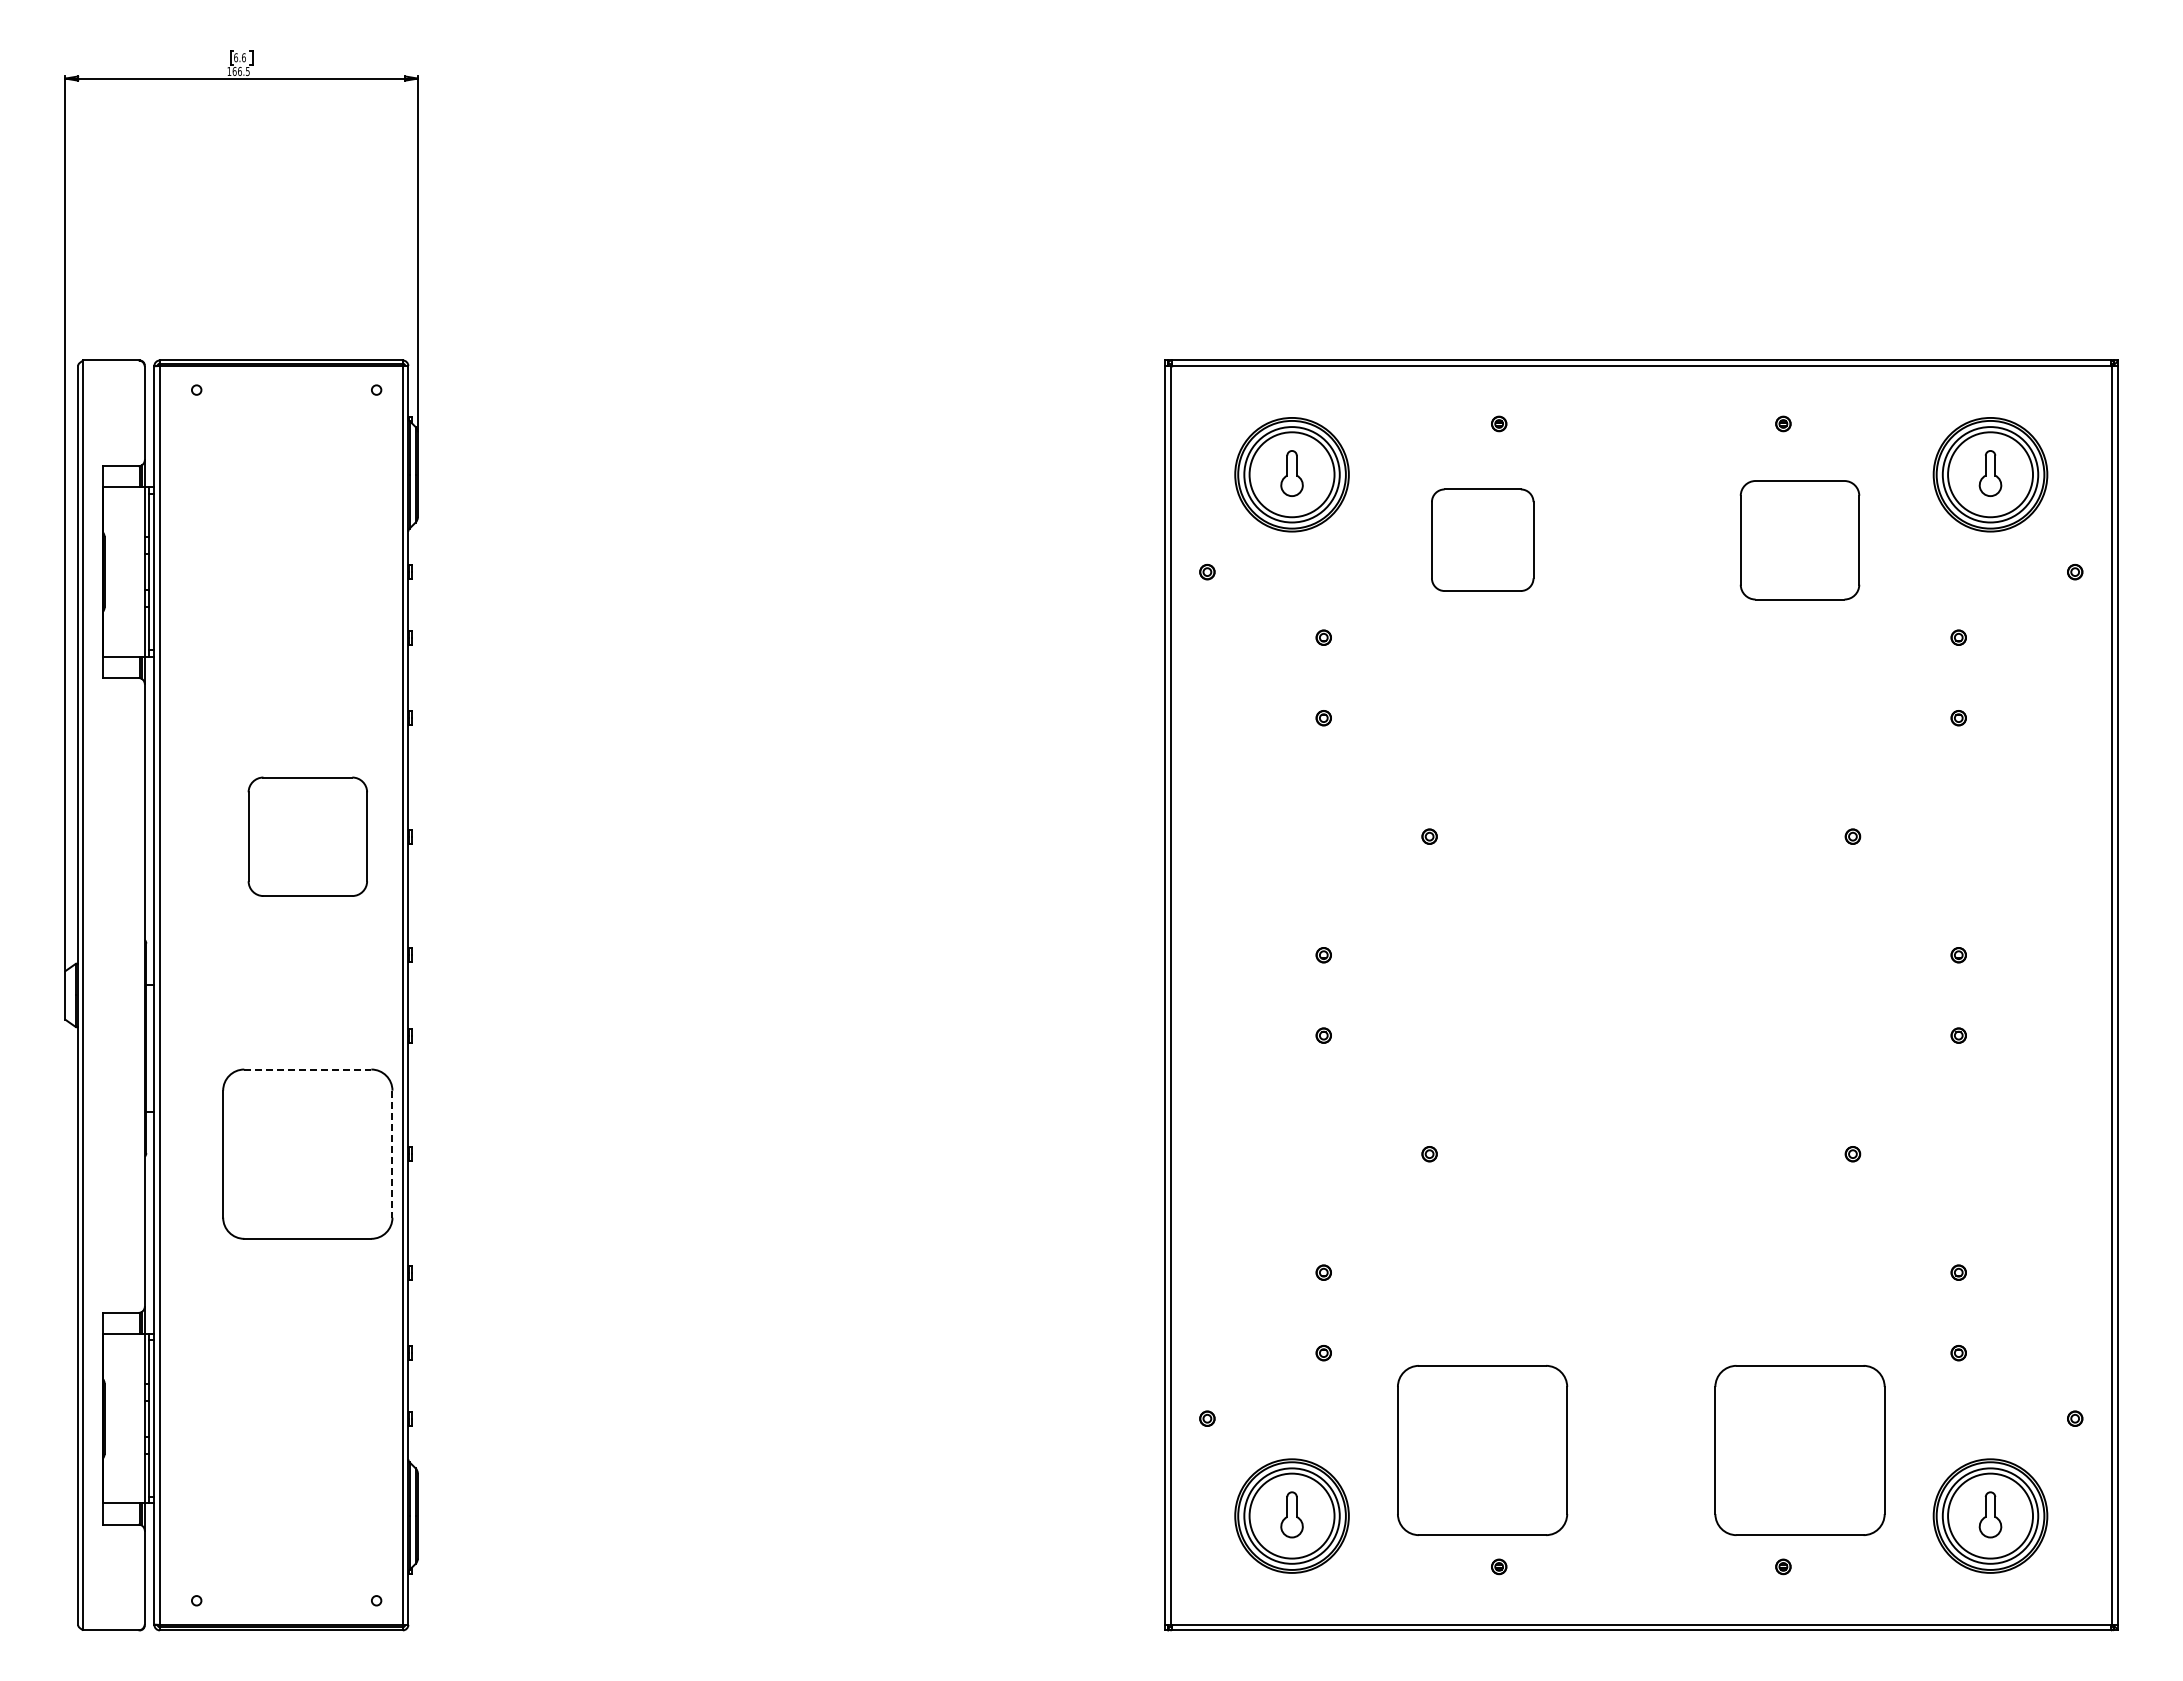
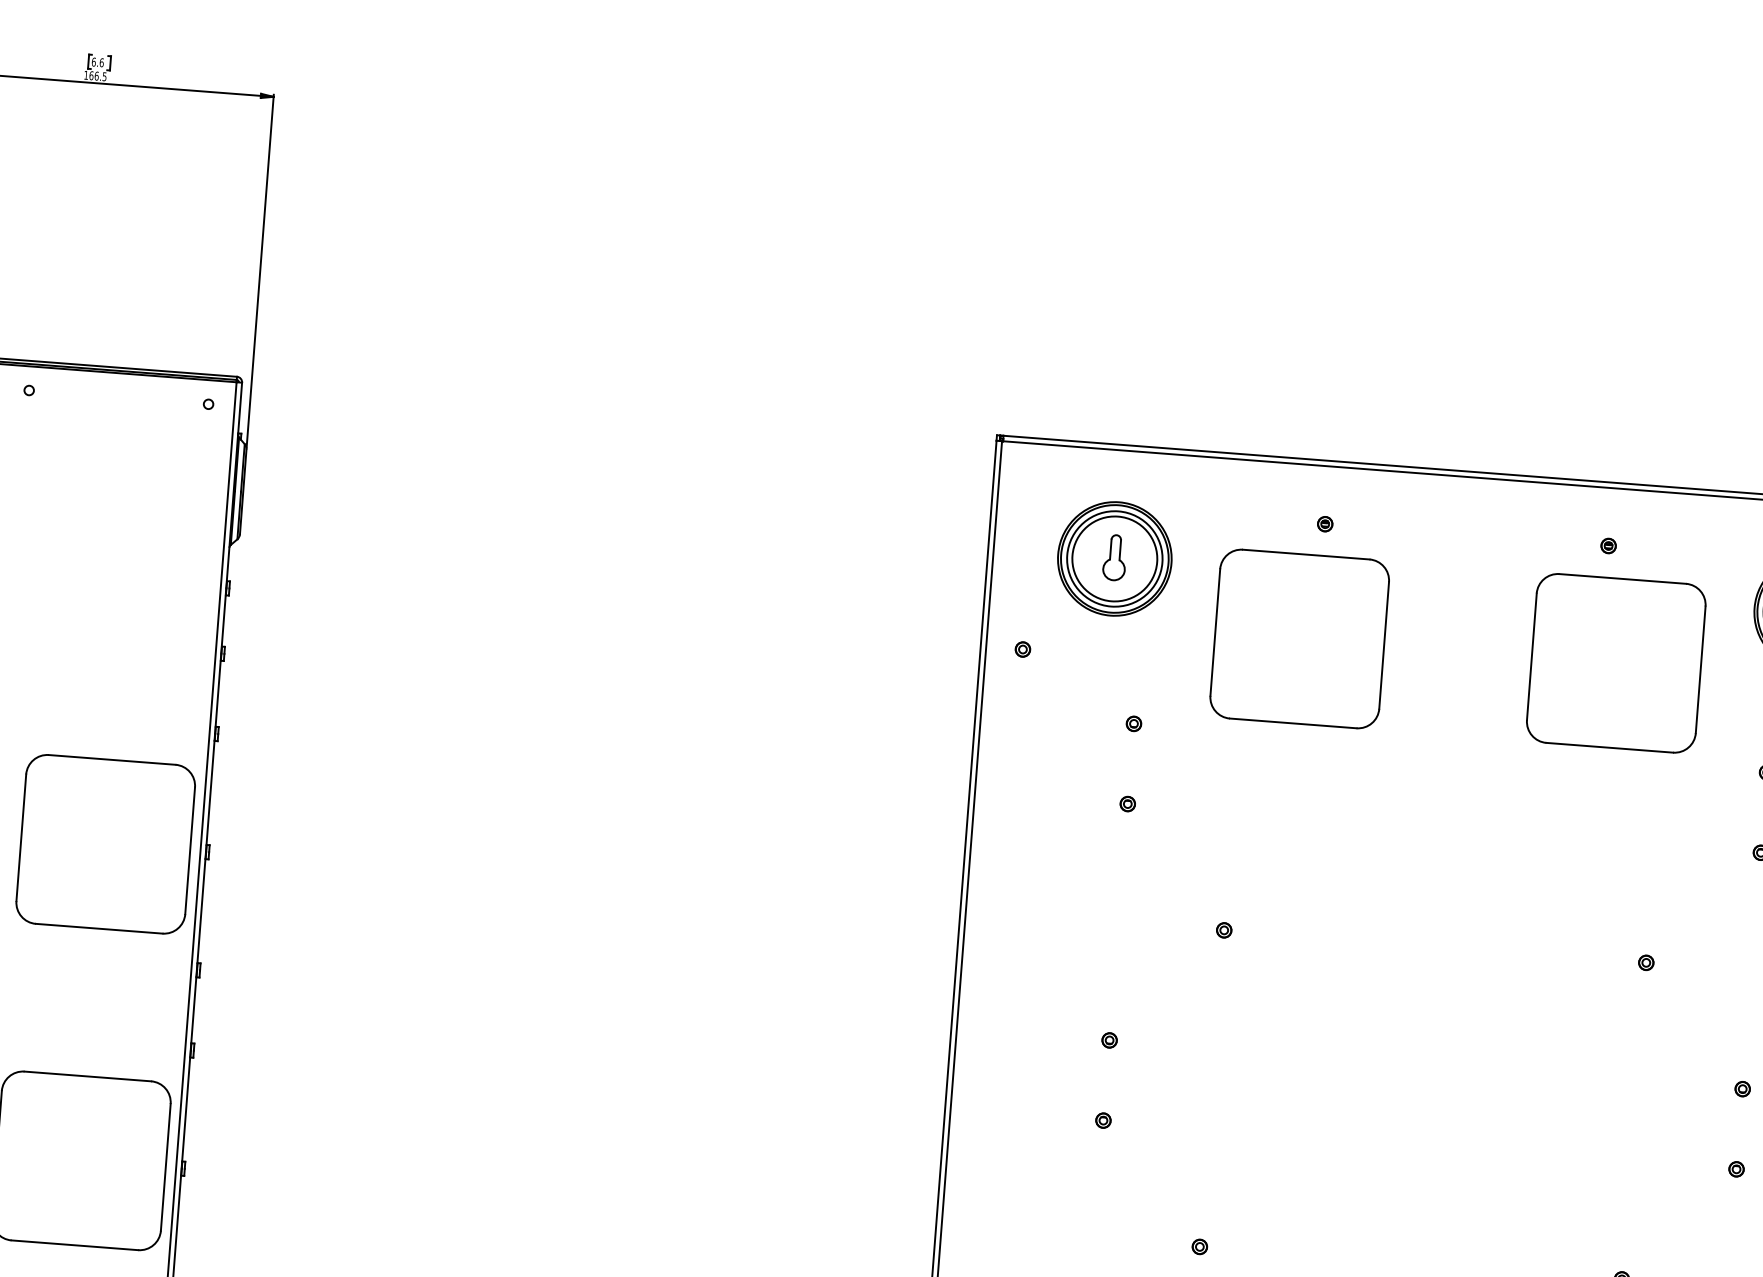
part: (1482, 539) -> (1299, 638), size x1.67
part: (1799, 539) -> (1615, 662), size x1.43
part: (307, 836) -> (105, 844), size x1.43
line: (308, 1069) -> (88, 1076), dashed -> solid
line: (392, 1154) -> (165, 1167), dashed -> solid

